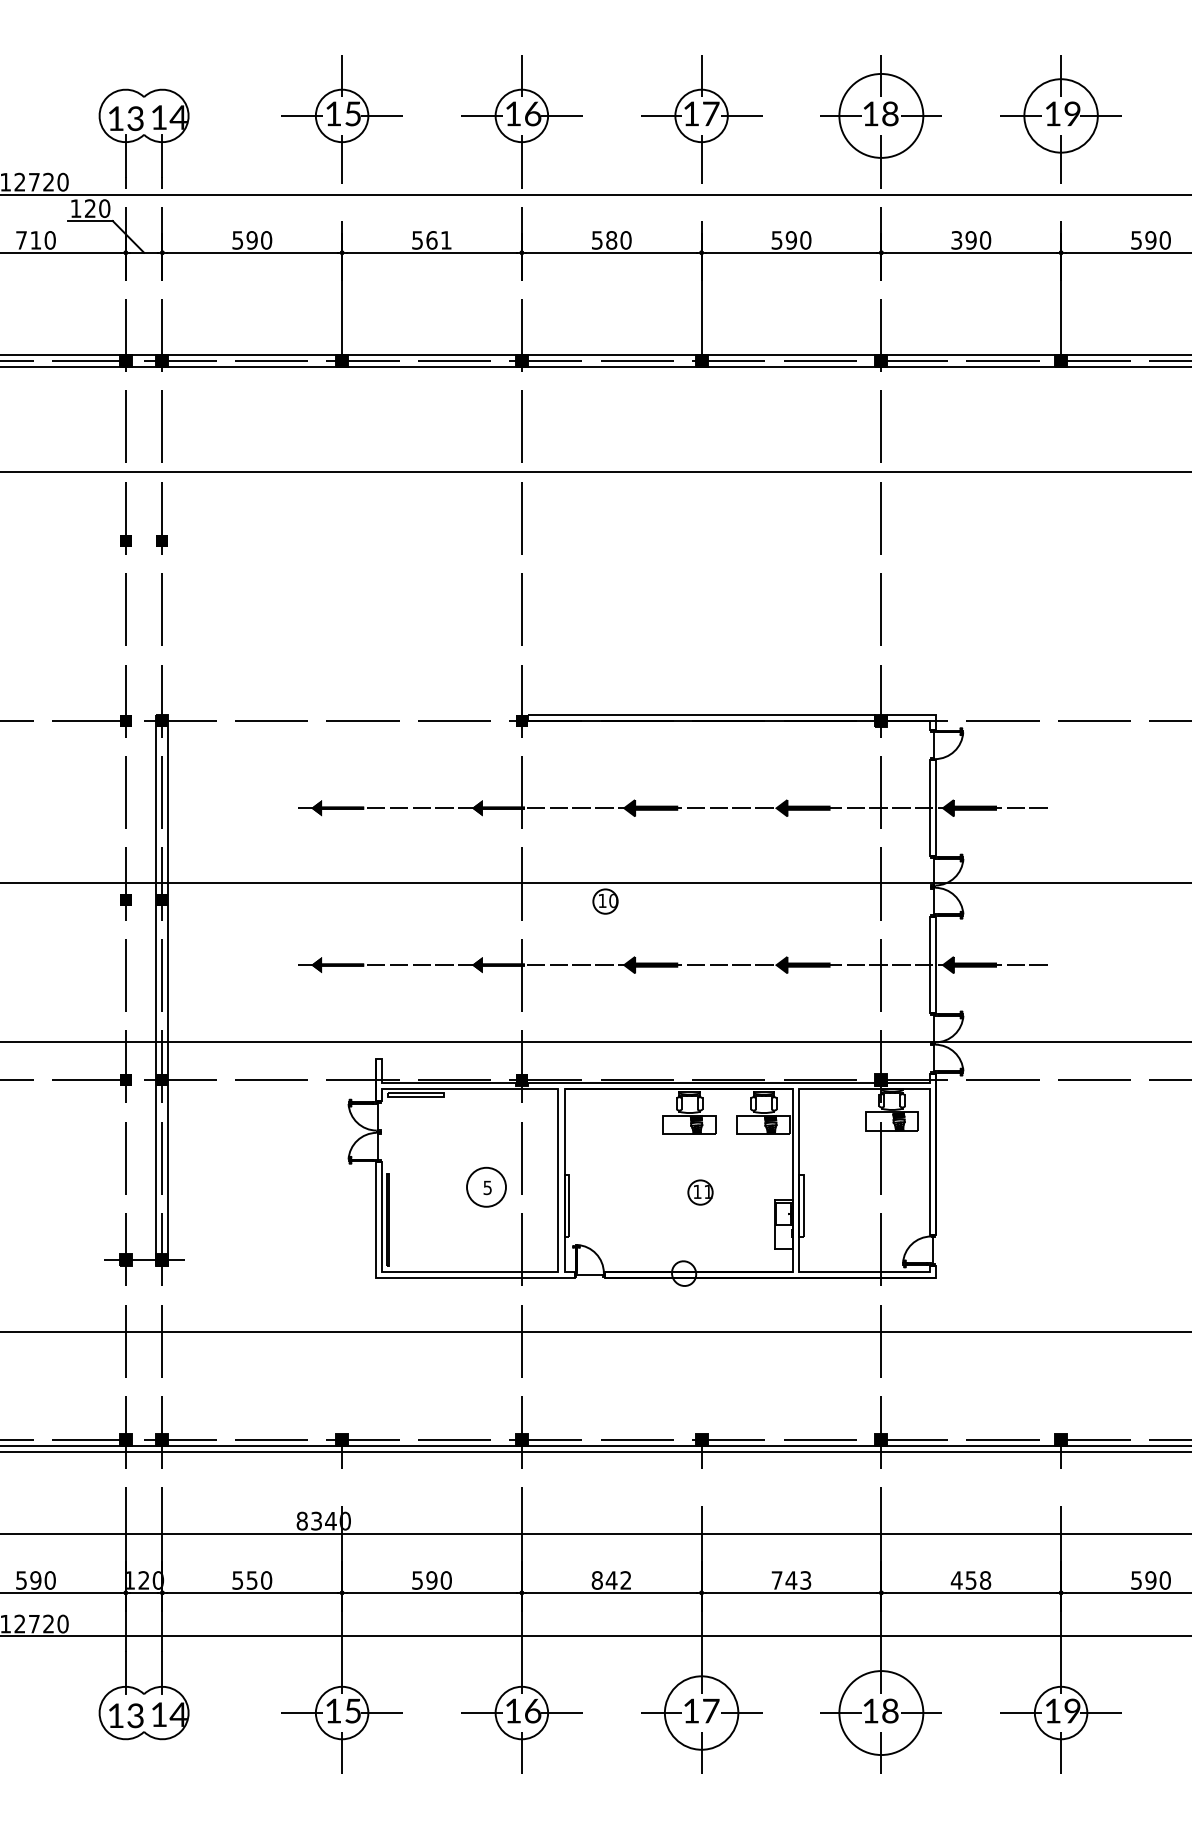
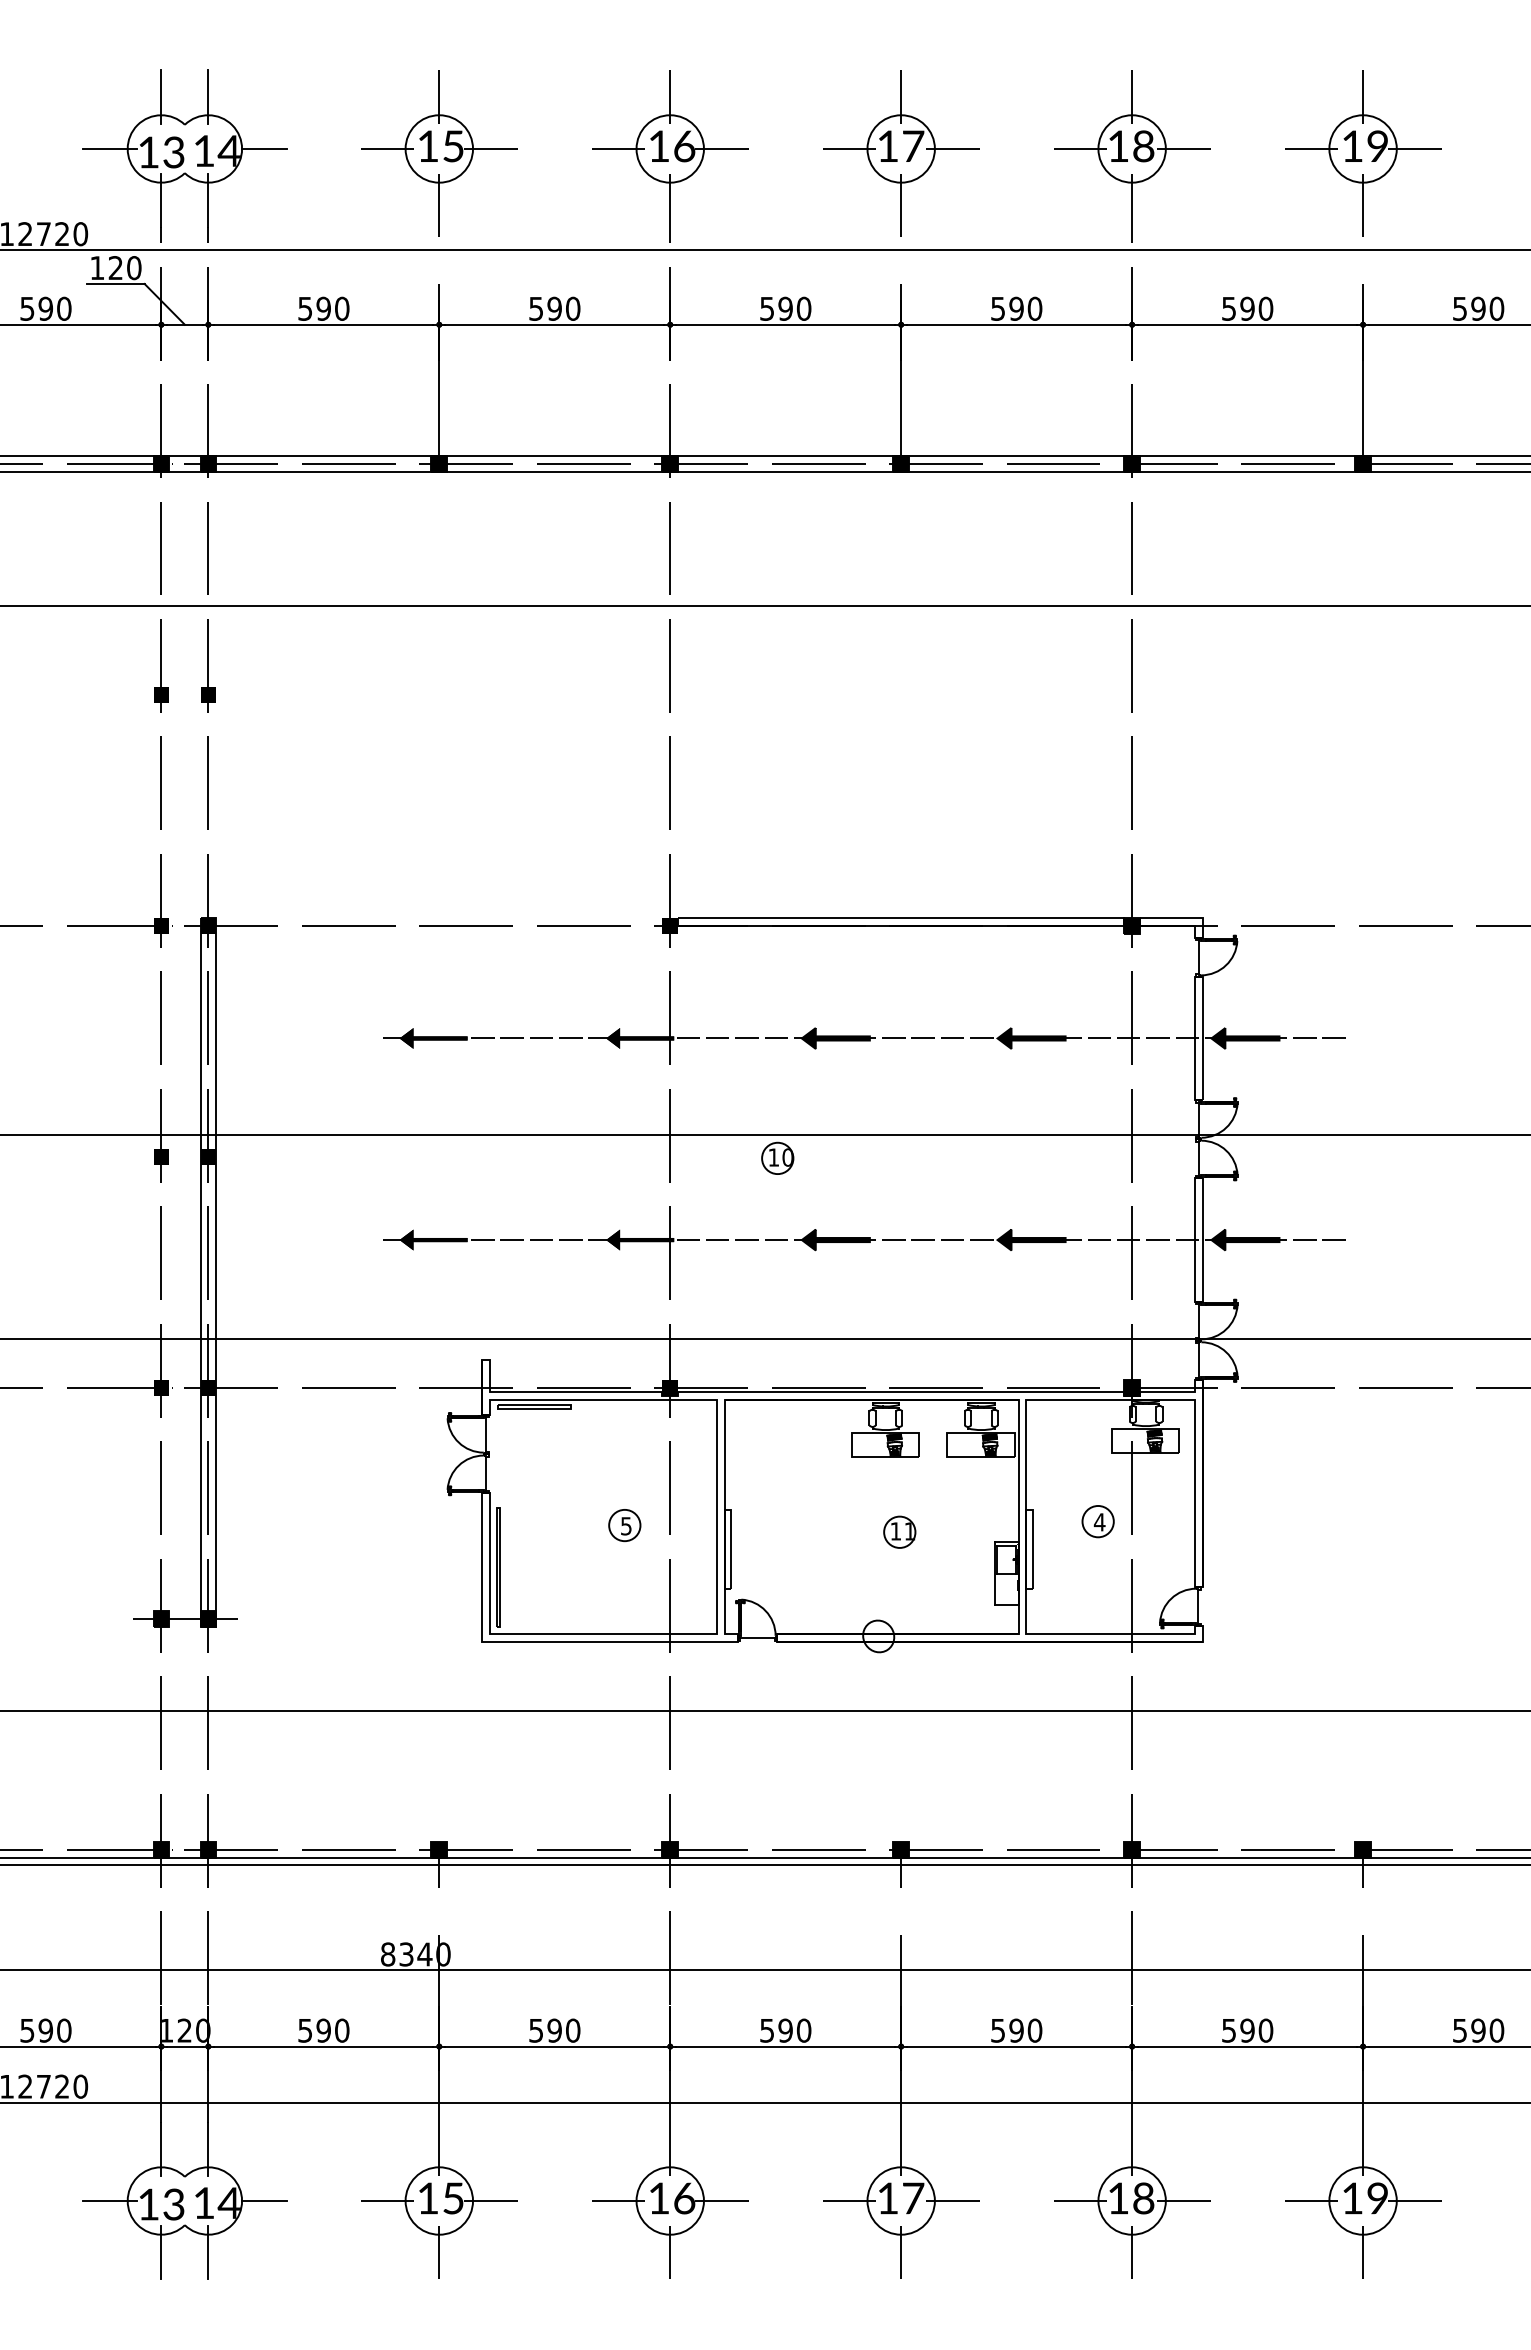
line: (125, 75) -> (161, 97), added
line: (162, 75) -> (208, 97), added
line: (85, 115) -> (109, 148), added
line: (206, 115) -> (264, 148), added
circle: (880, 115) -> (1131, 148), size x0.62
circle: (1060, 115) -> (1362, 148), size x0.71
text: (28, 240) -> (36, 308), 710 -> 590
text: (438, 240) -> (563, 308), 561 -> 590
text: (611, 240) -> (785, 308), 580 -> 590
text: (956, 240) -> (1228, 308), 390 -> 590
part: (854, 1184) -> (1097, 1521), added
circle: (486, 1187) -> (624, 1525), size x0.62
text: (251, 1580) -> (323, 2030), 550 -> 590
text: (611, 1580) -> (785, 2030), 842 -> 590
text: (791, 1580) -> (1016, 2030), 743 -> 590
text: (971, 1580) -> (1247, 2030), 458 -> 590
circle: (701, 1712) -> (900, 2200), size x0.71
circle: (880, 1712) -> (1131, 2200), size x0.62
line: (85, 1713) -> (109, 2201), added
line: (206, 1713) -> (264, 2201), added
line: (125, 1753) -> (161, 2252), added
line: (162, 1753) -> (208, 2252), added

